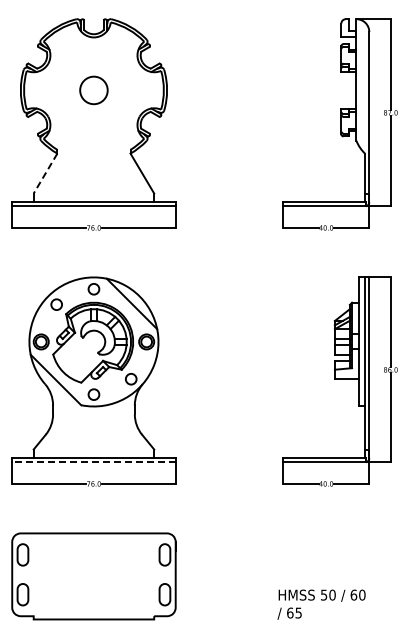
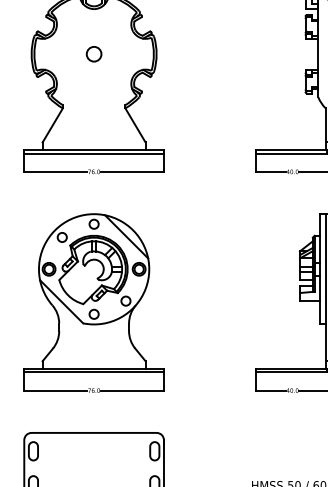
circle: (93, 89) -> (93, 53), size x0.62
line: (45, 173) -> (52, 125), dashed -> solid
line: (93, 462) -> (93, 372), dashed -> solid

